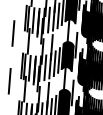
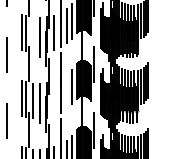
line: (33, 20) -> (32, 34), removed
line: (54, 63) -> (66, 91), removed
line: (45, 67) -> (54, 98), removed

